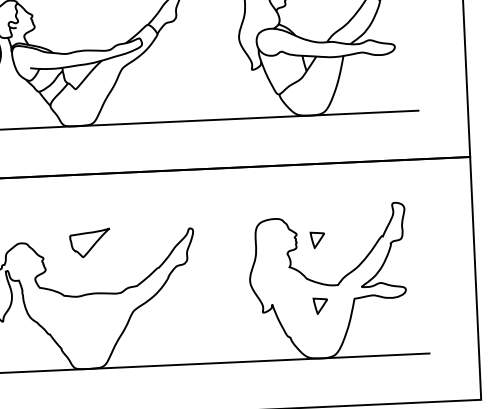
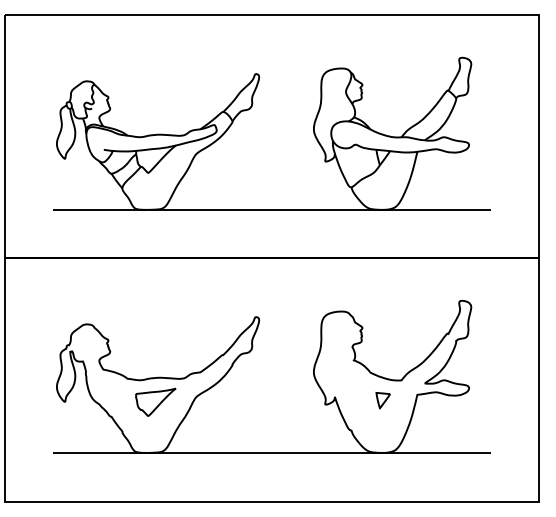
part: (316, 240) -> (382, 334), removed
part: (89, 242) -> (155, 401), moved

